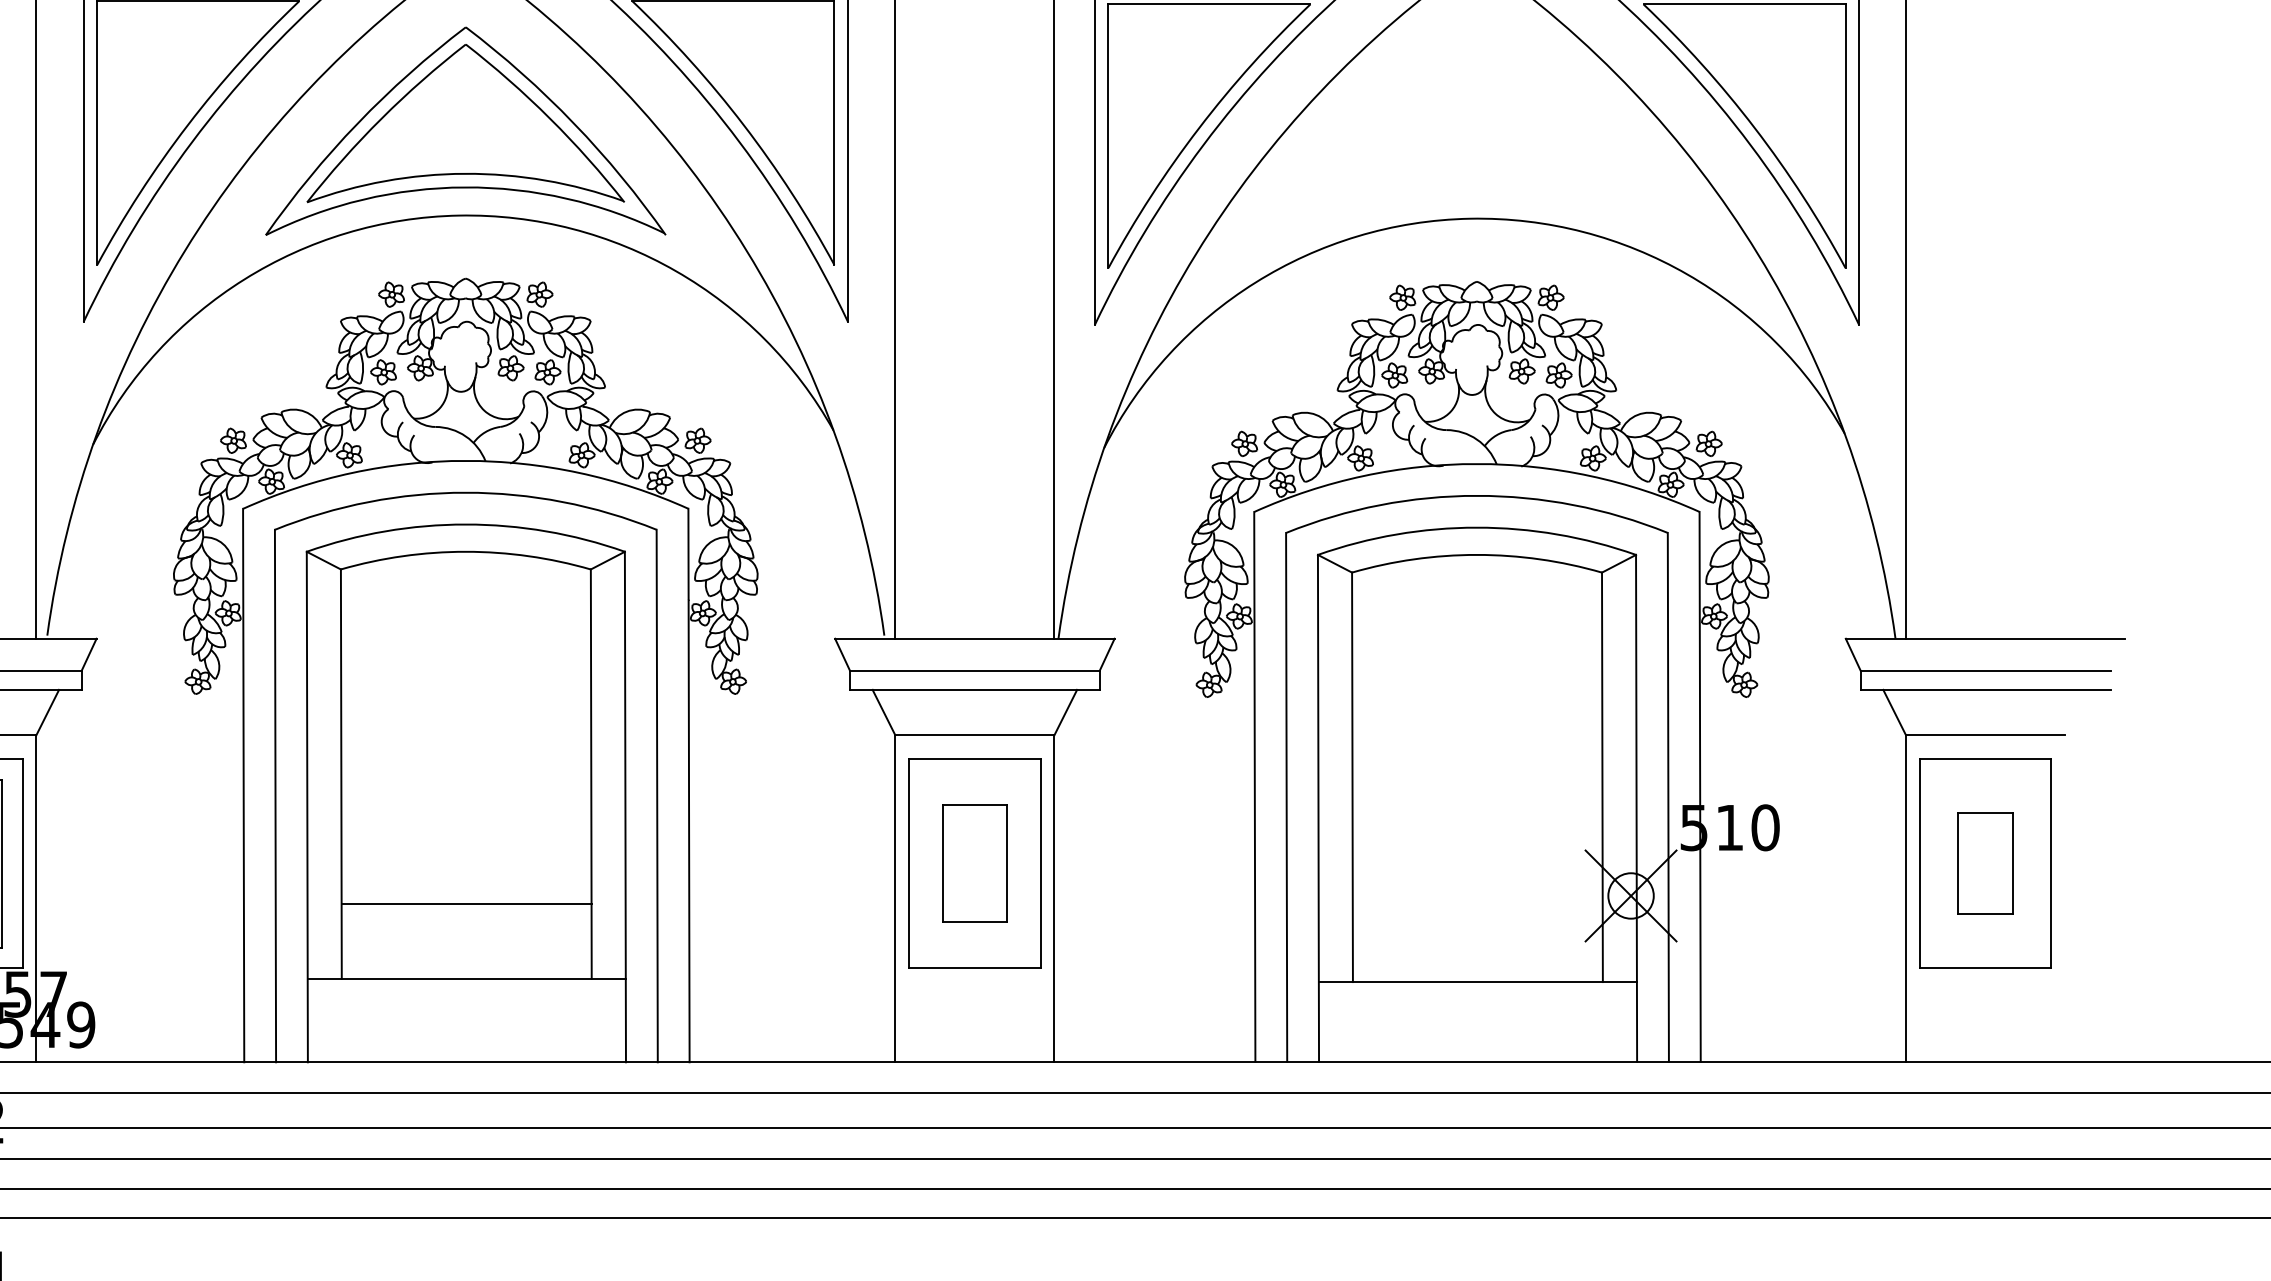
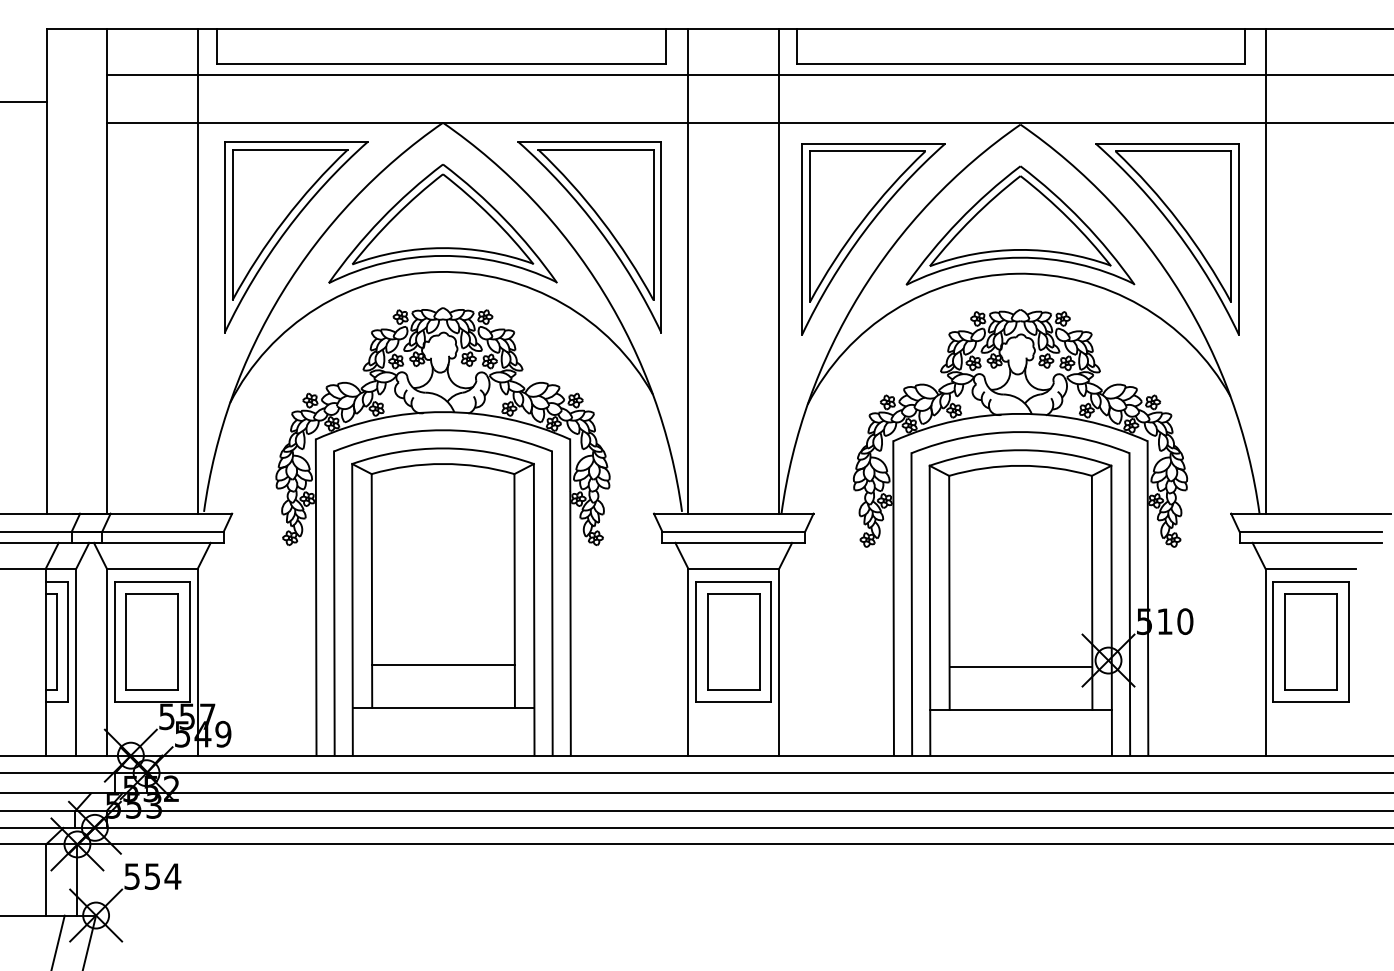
part: (1476, 134) -> (1020, 225), added
part: (974, 862) -> (733, 641), size x1.43
part: (1984, 862) -> (1310, 641), size x1.67
line: (1476, 906) -> (1020, 666), added

